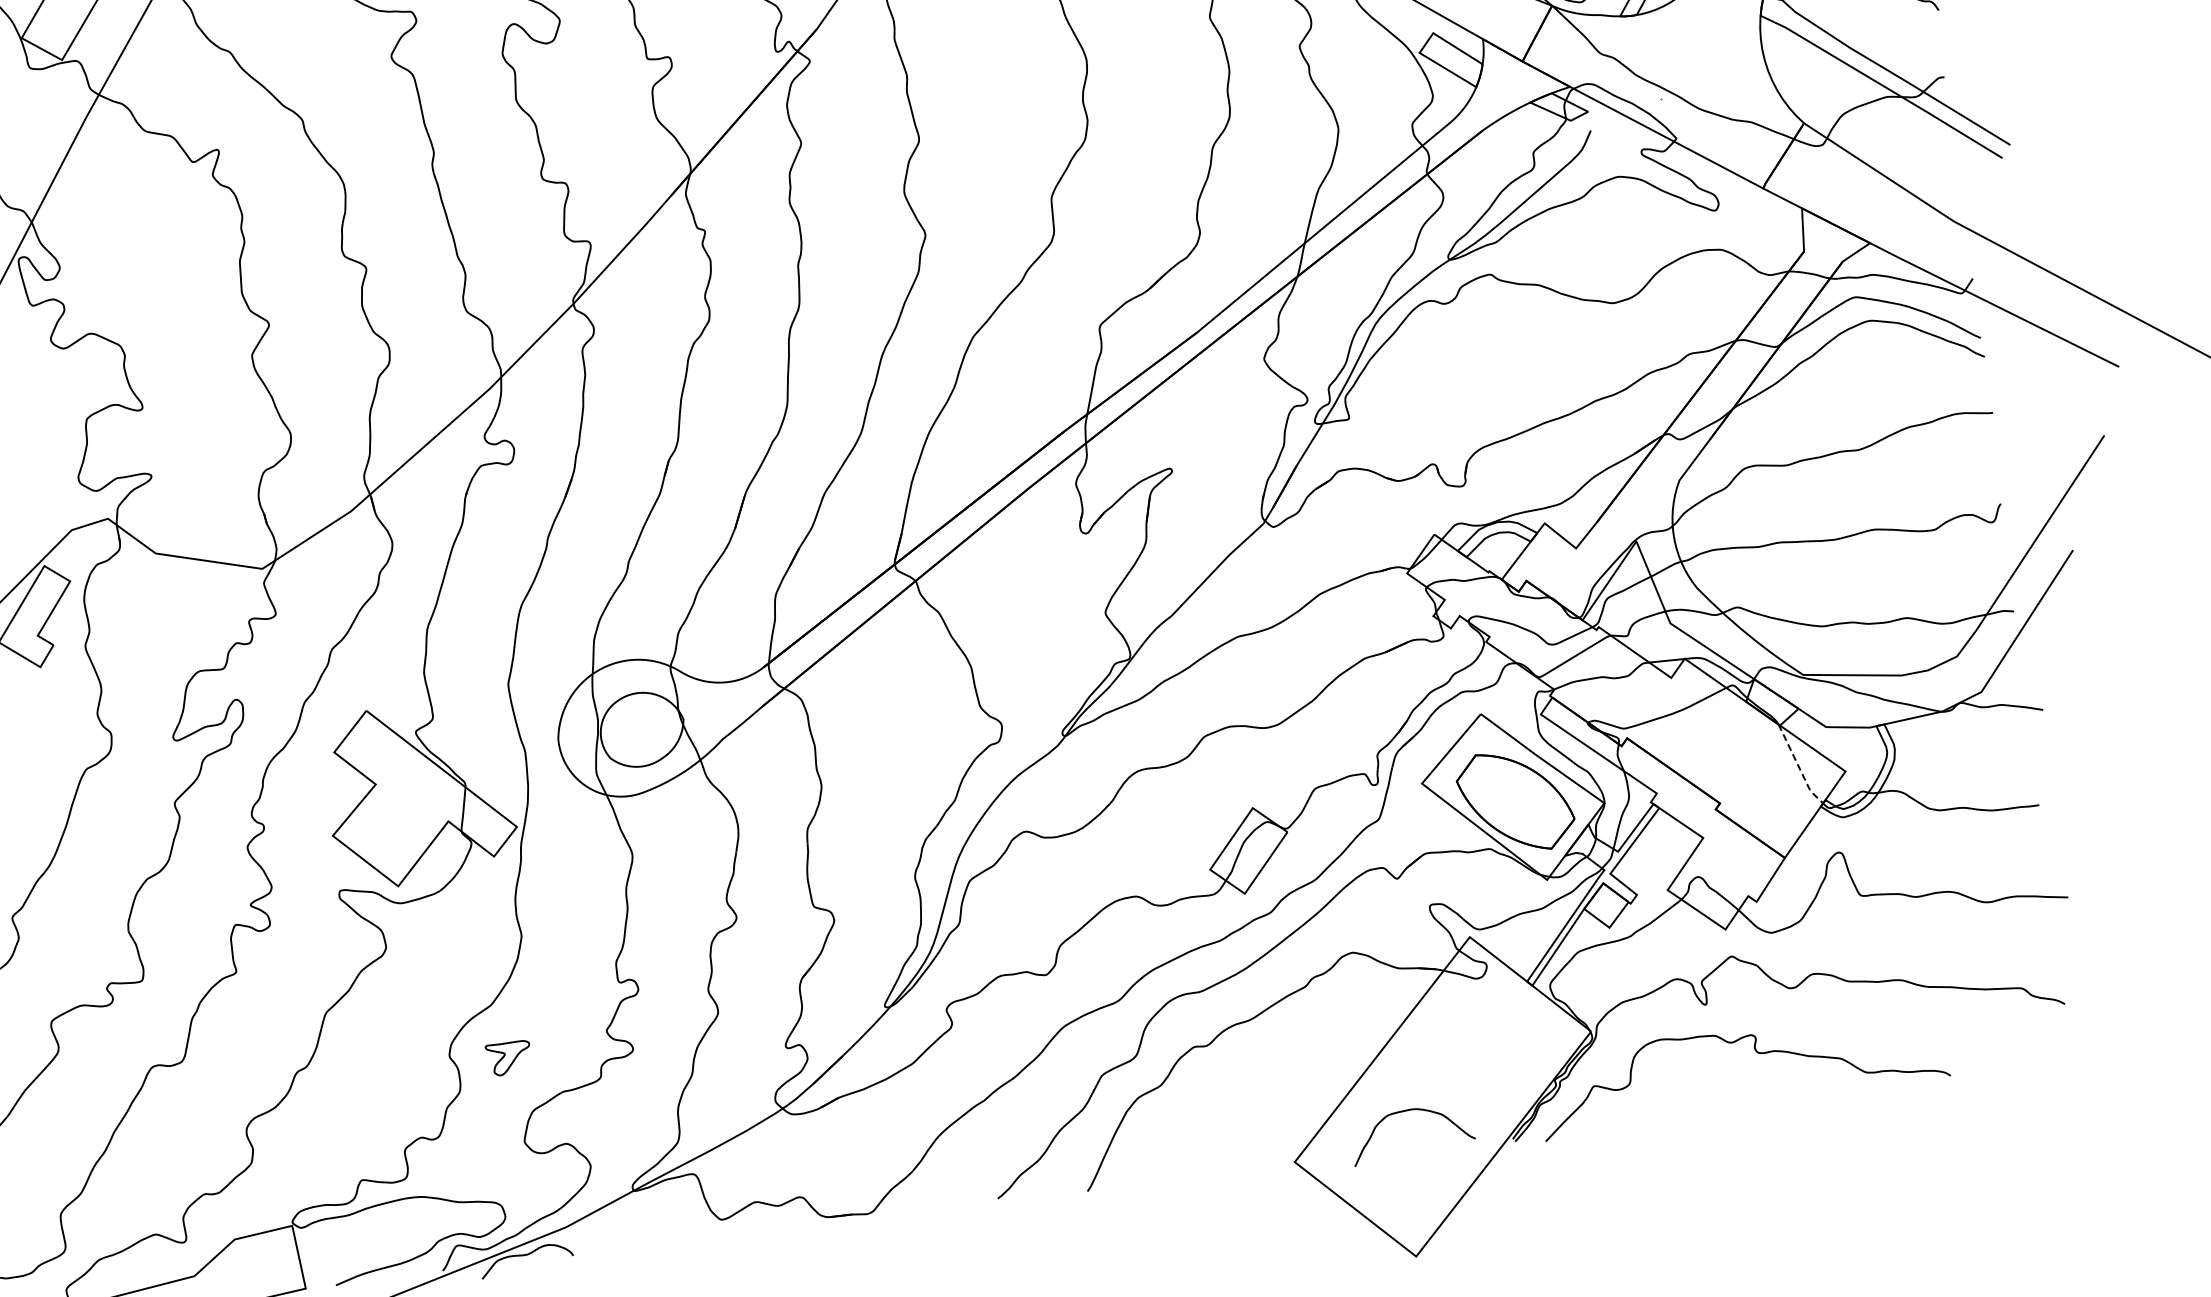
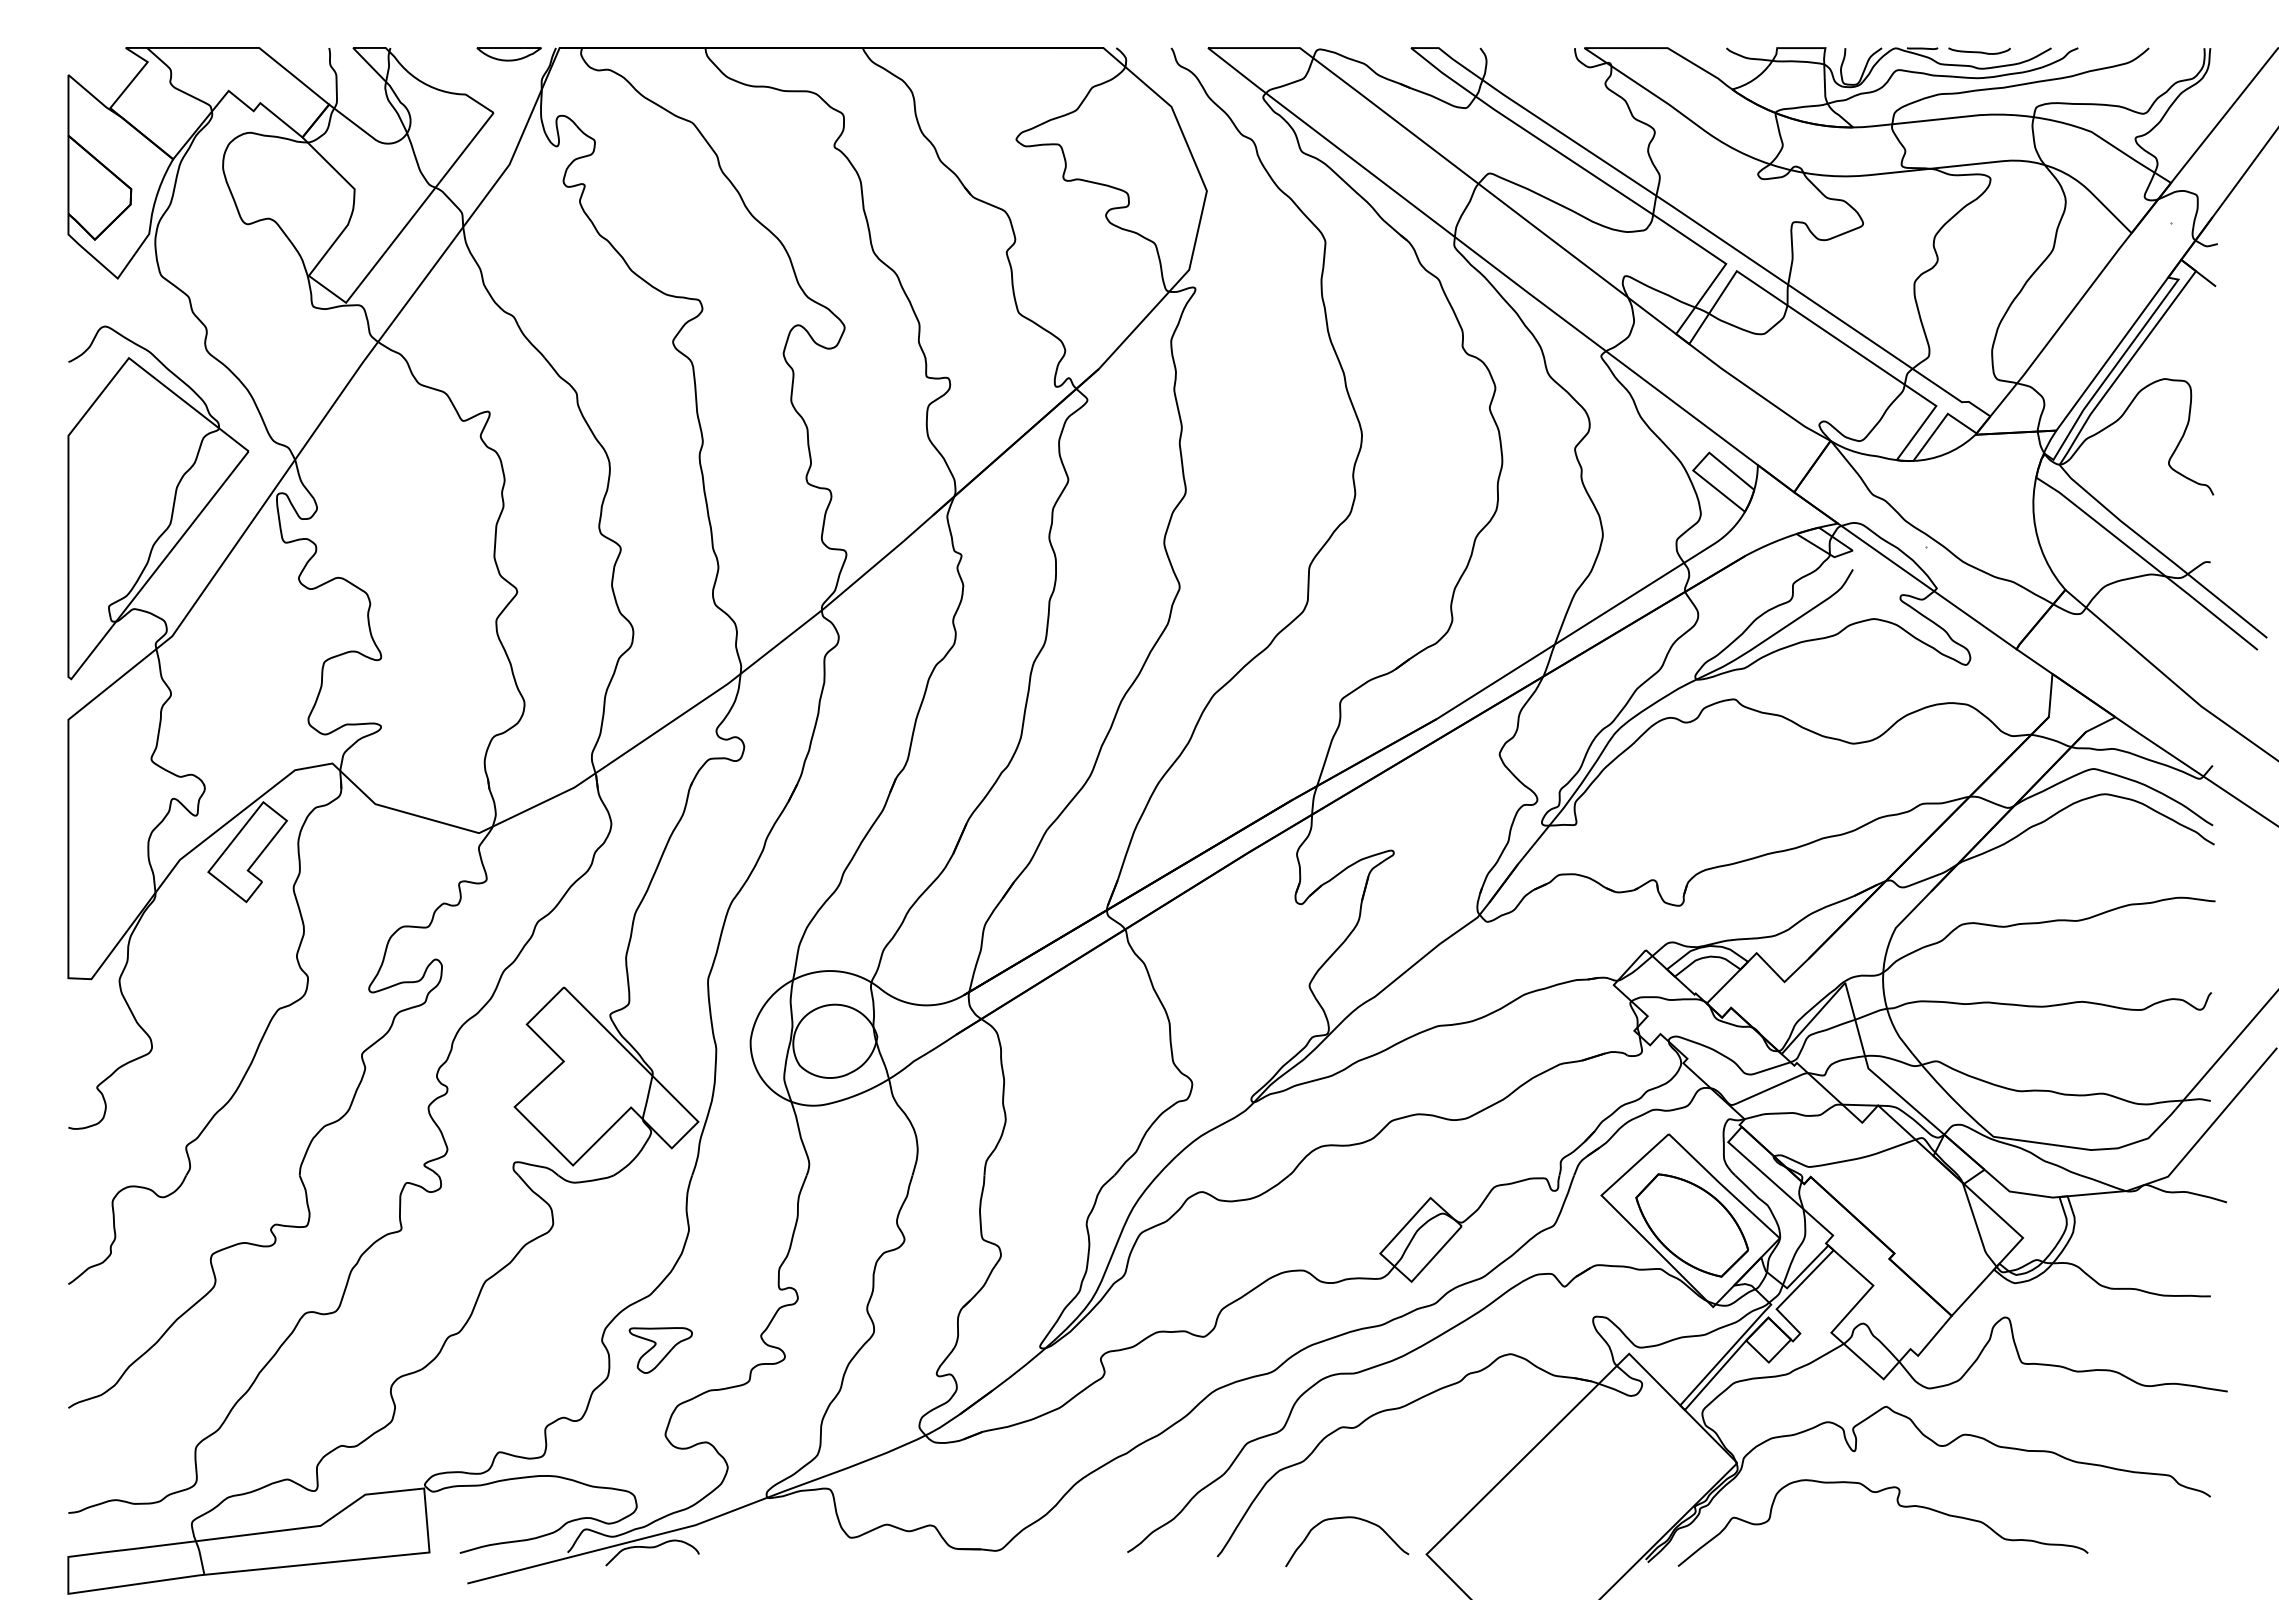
line: (1799, 766) -> (1977, 1227), dashed -> solid
part: (508, 1058) -> (660, 1350), size x1.43
curve: (1410, 1110) -> (1347, 1518), moved

